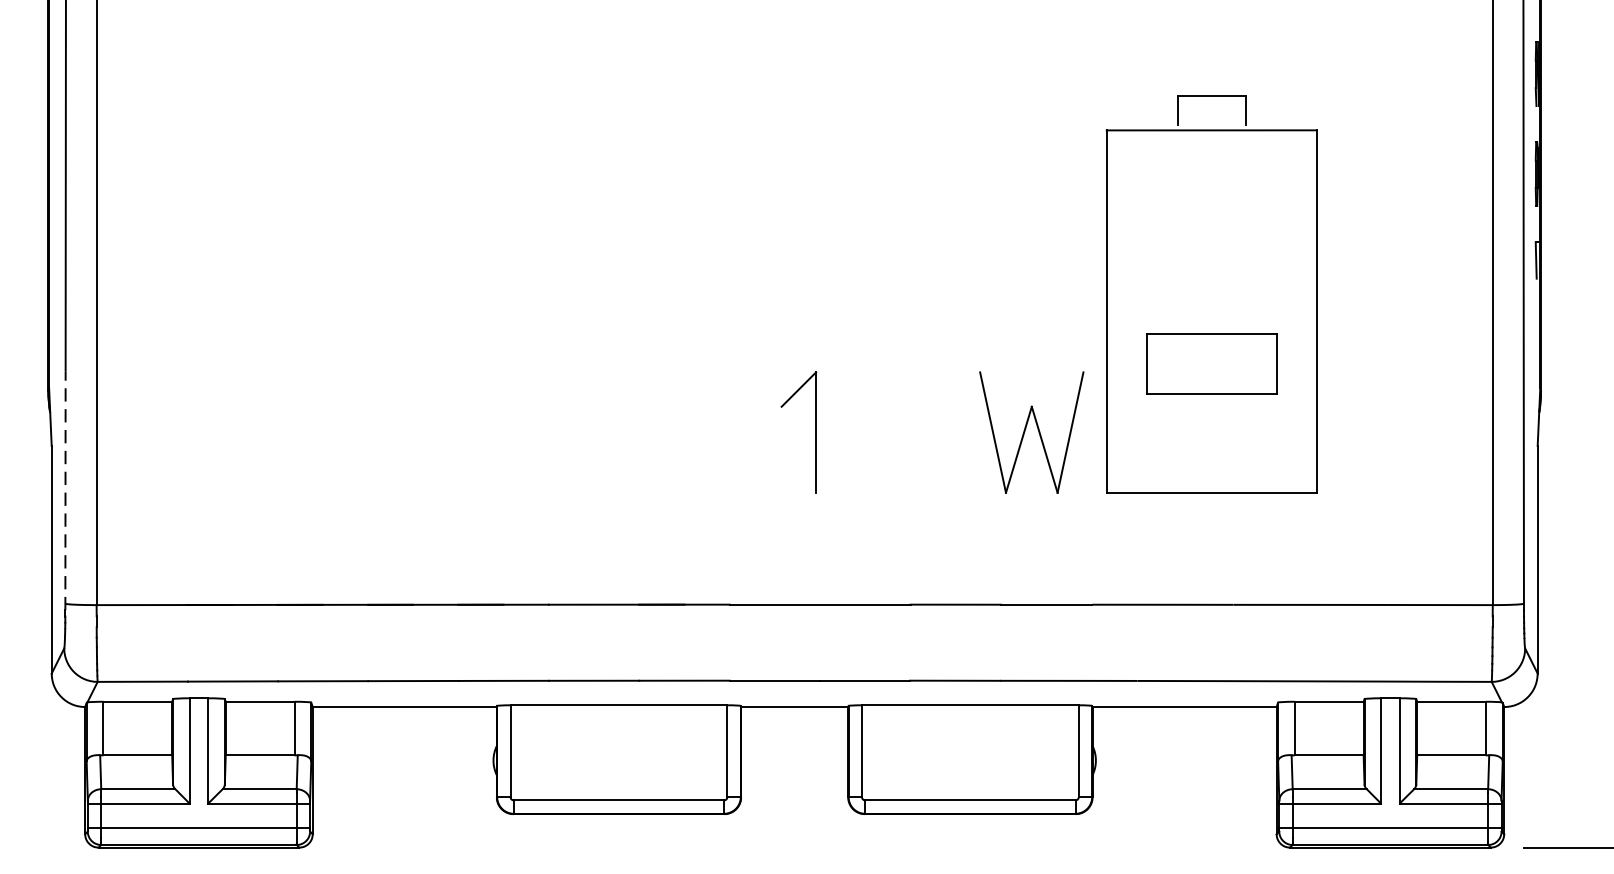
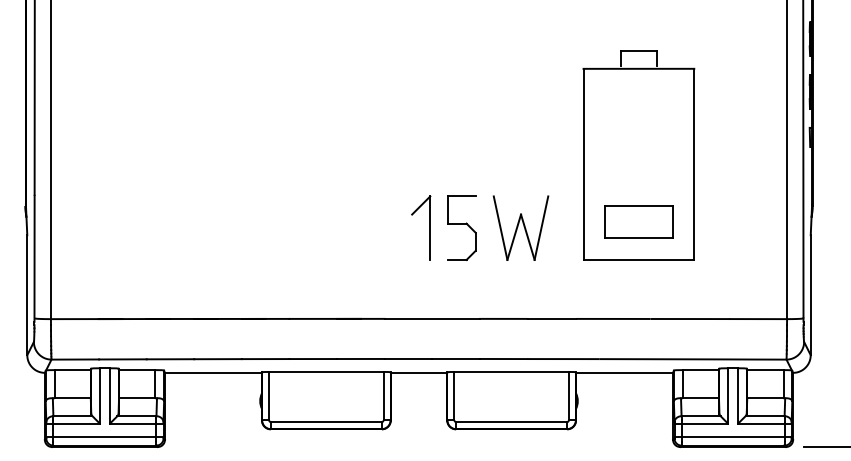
part: (1210, 363) -> (638, 221), moved
part: (875, 431) -> (461, 227), added
part: (1030, 431) -> (520, 227), moved
line: (65, 490) -> (34, 258), dashed -> solid

